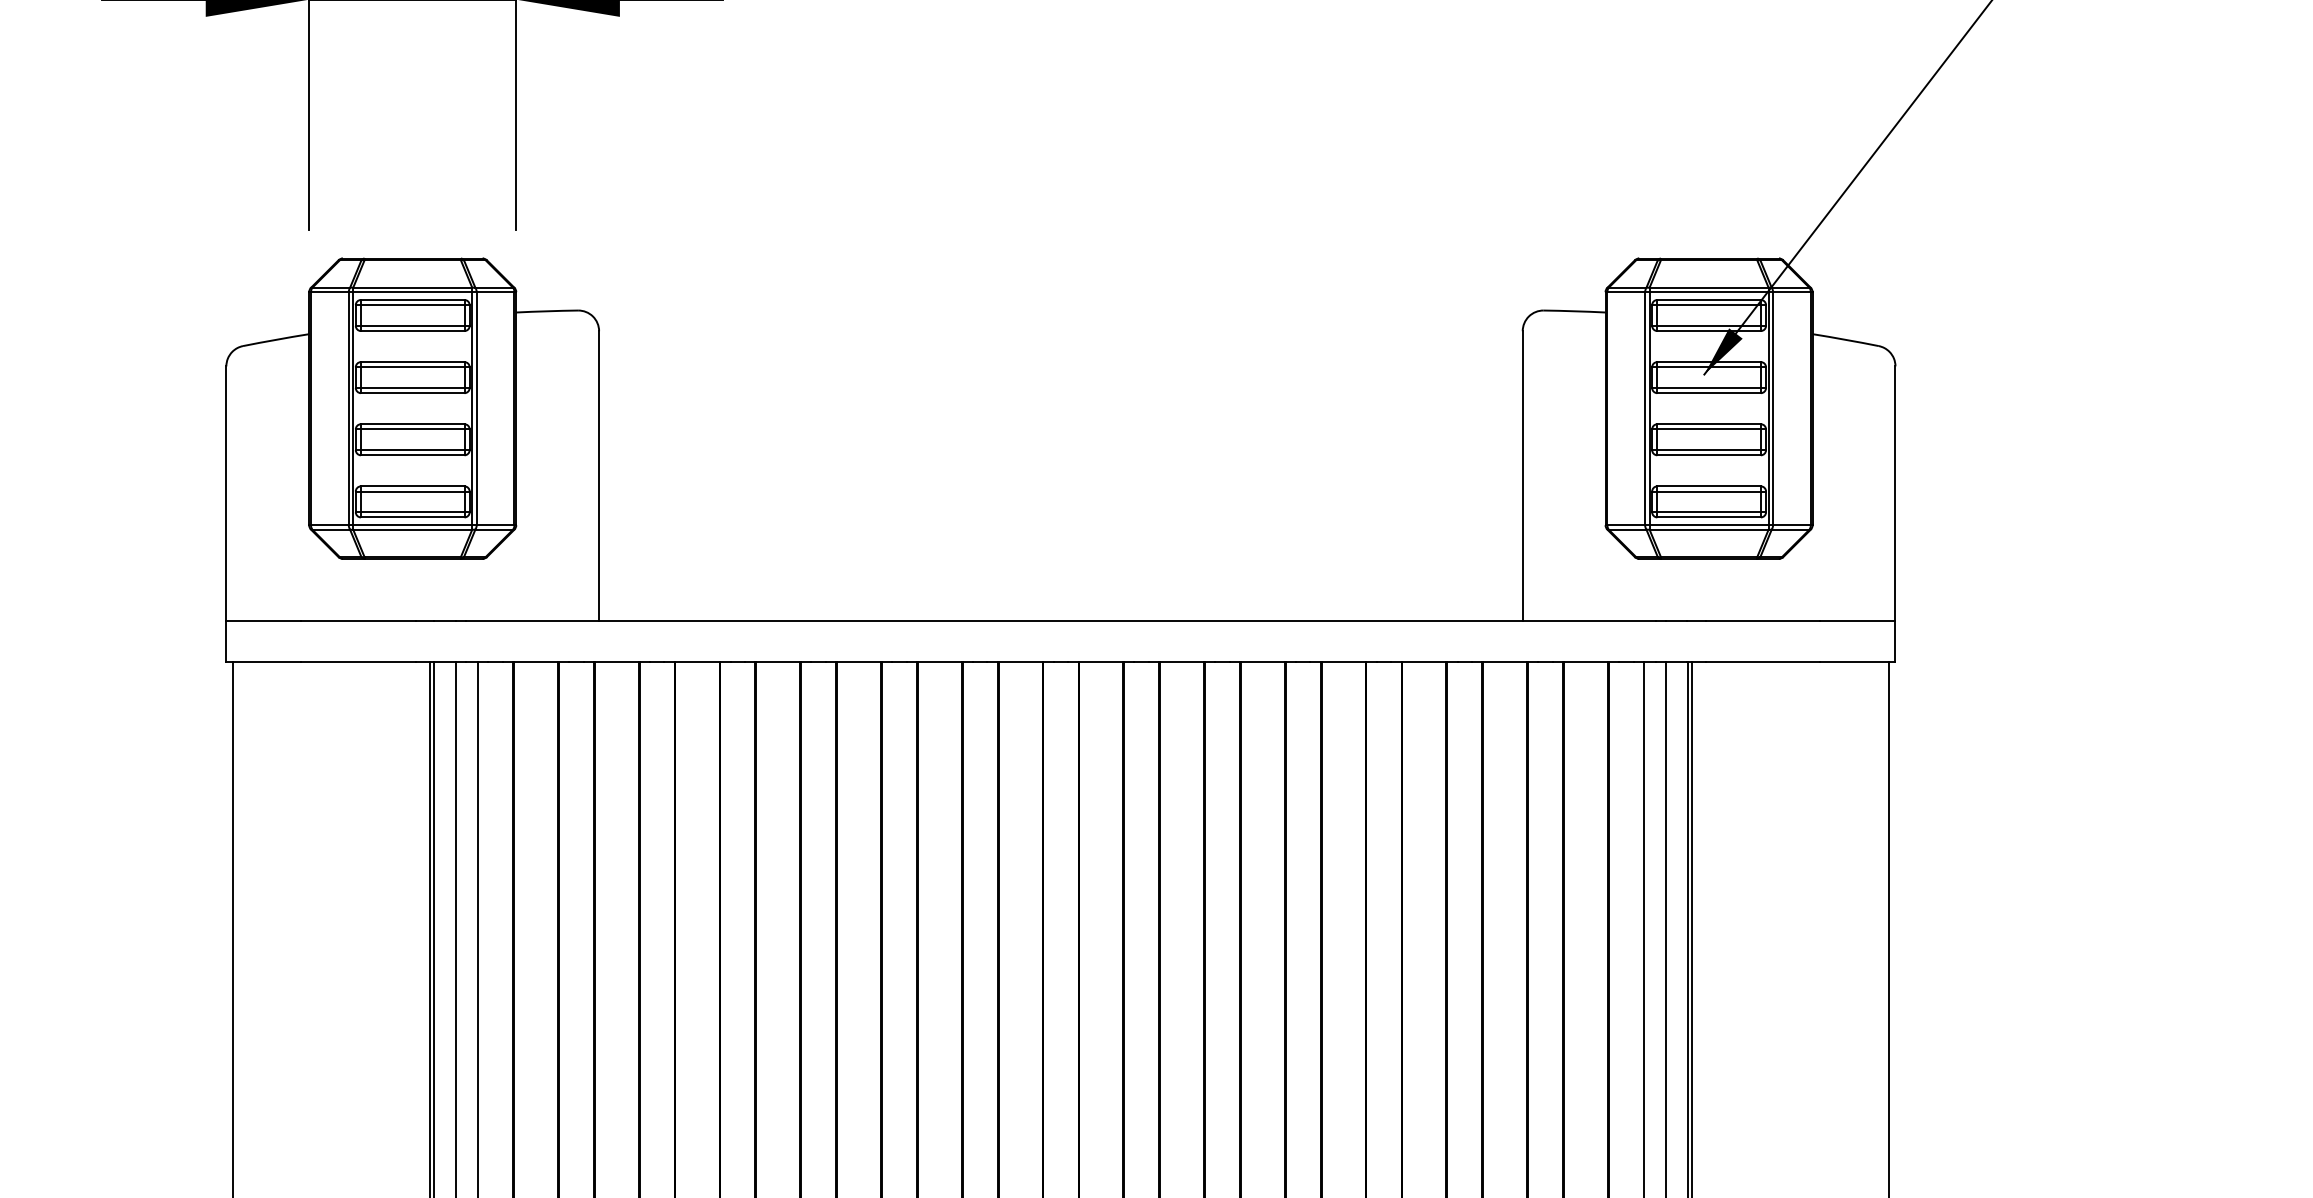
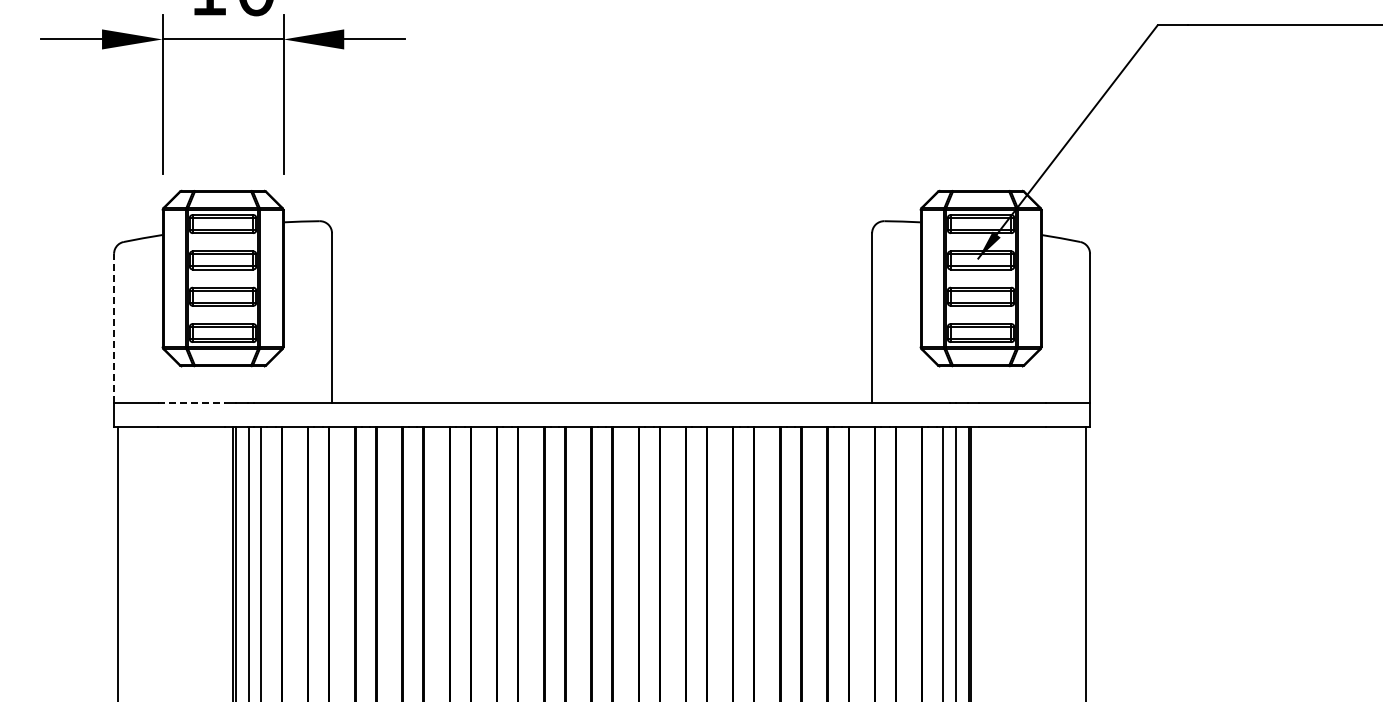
line: (227, 492) -> (114, 327), solid -> dashed
line: (358, 620) -> (191, 402), solid -> dashed

